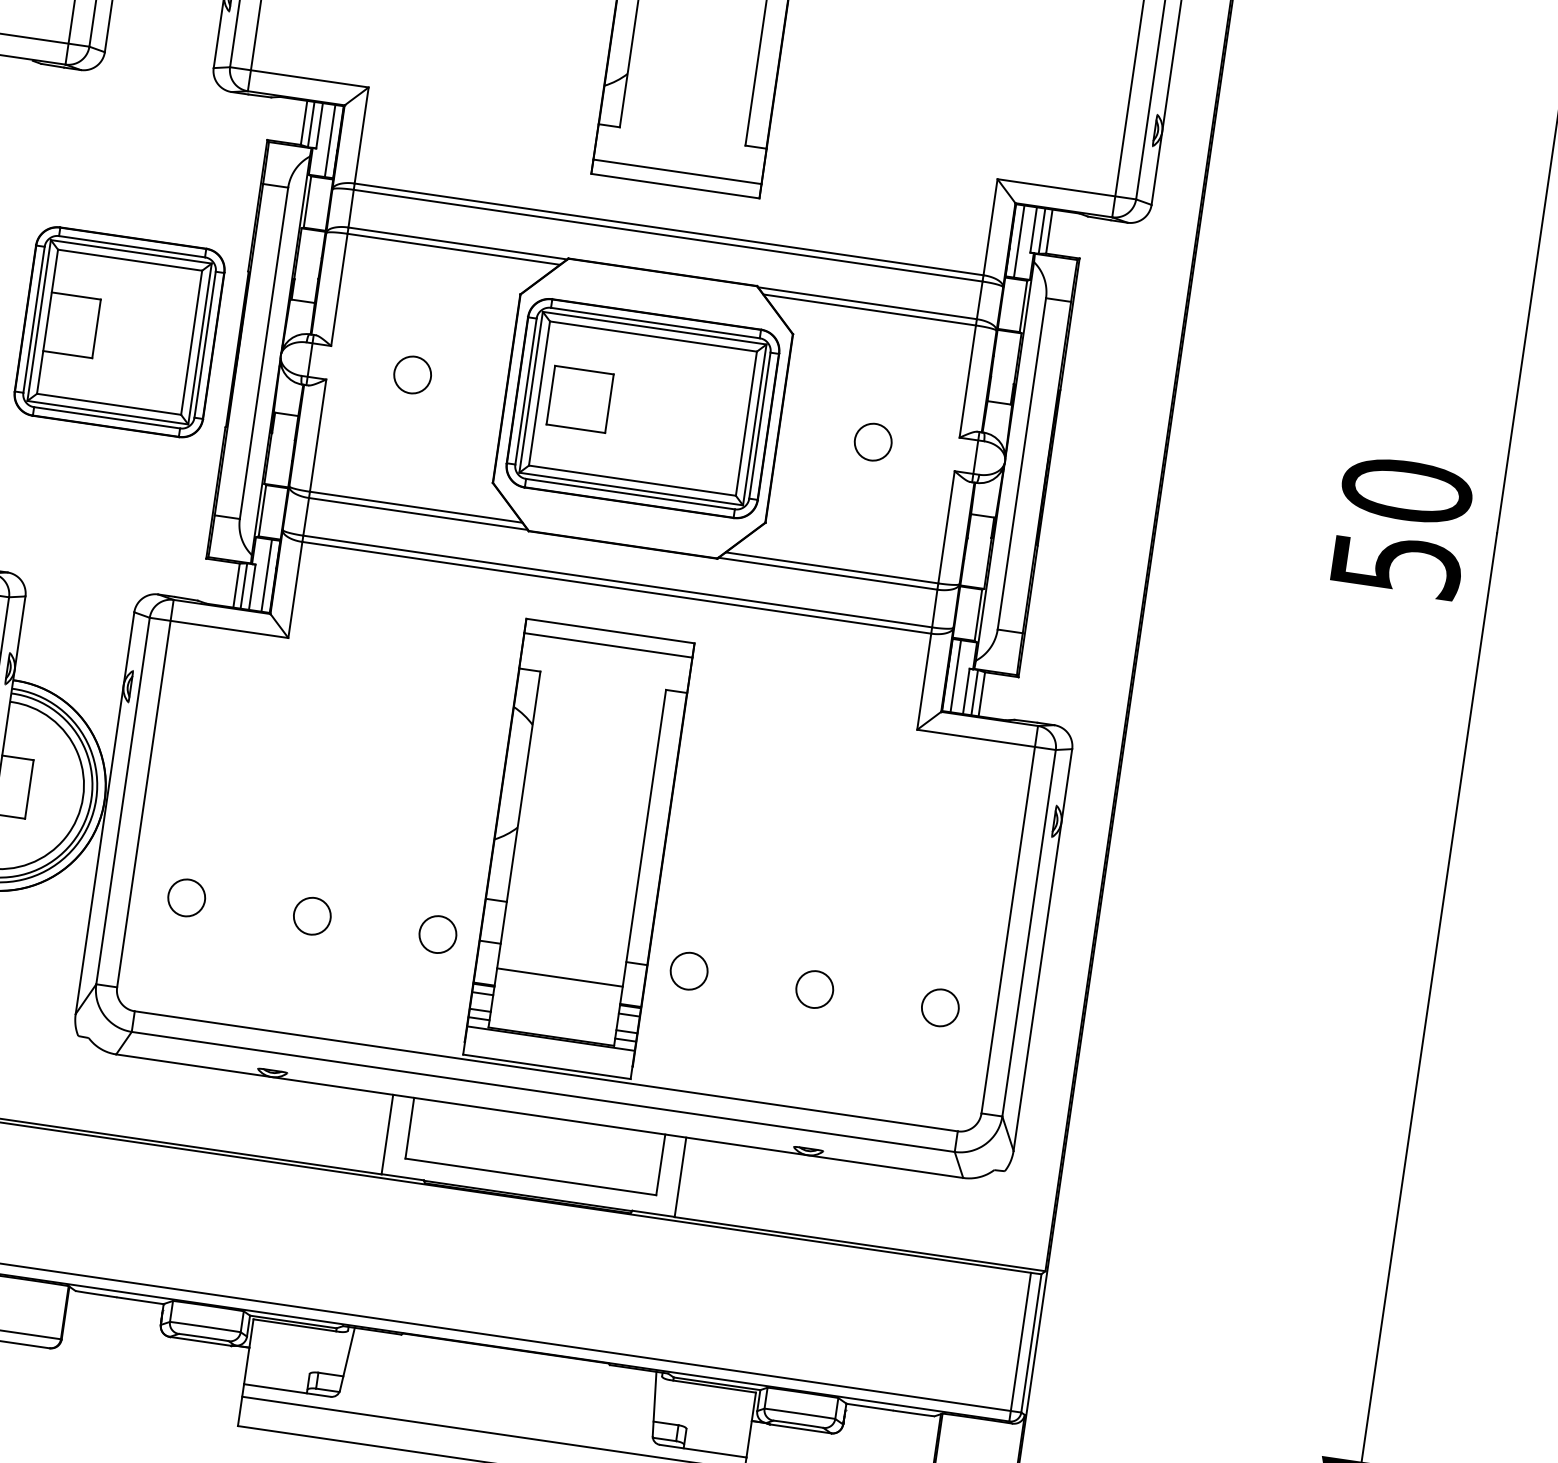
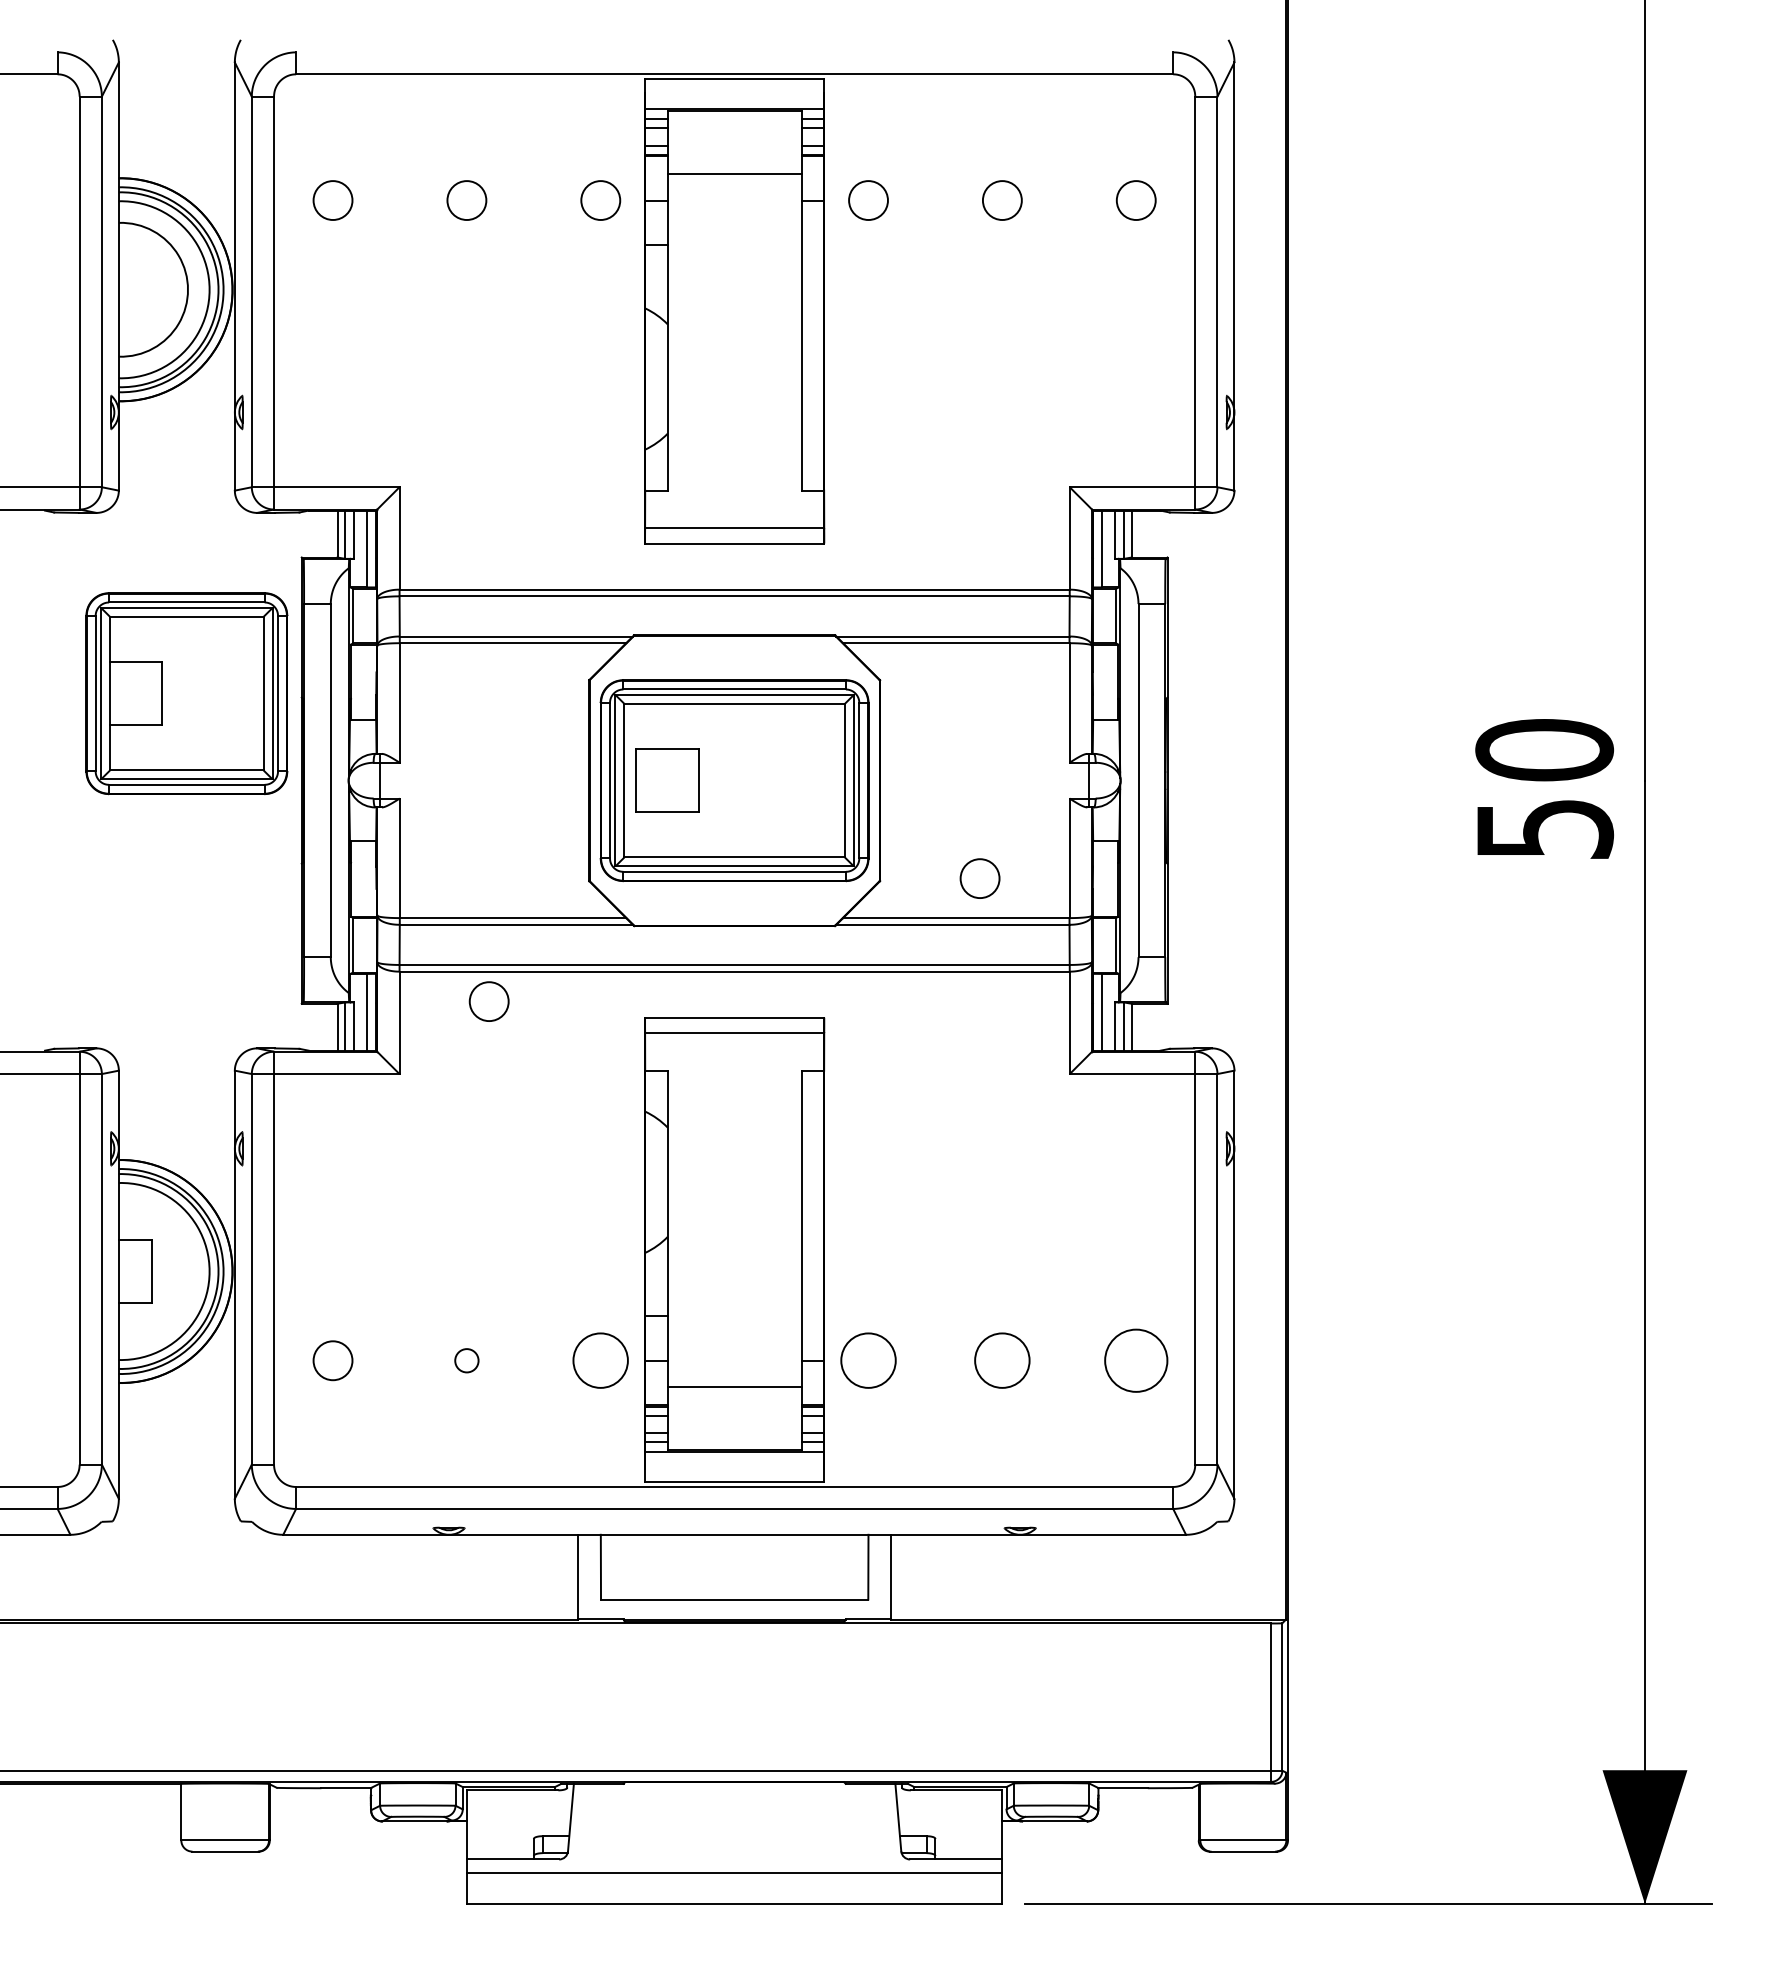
part: (119, 332) -> (186, 693), moved
circle: (412, 374) -> (488, 1001), moved
circle: (872, 441) -> (979, 878), moved
circle: (311, 915) -> (466, 1360), size x0.6
circle: (437, 934) -> (600, 1360), size x1.4
circle: (689, 970) -> (868, 1360), size x1.4
circle: (814, 989) -> (1002, 1360), size x1.4
circle: (939, 1007) -> (1135, 1360), size x1.6

